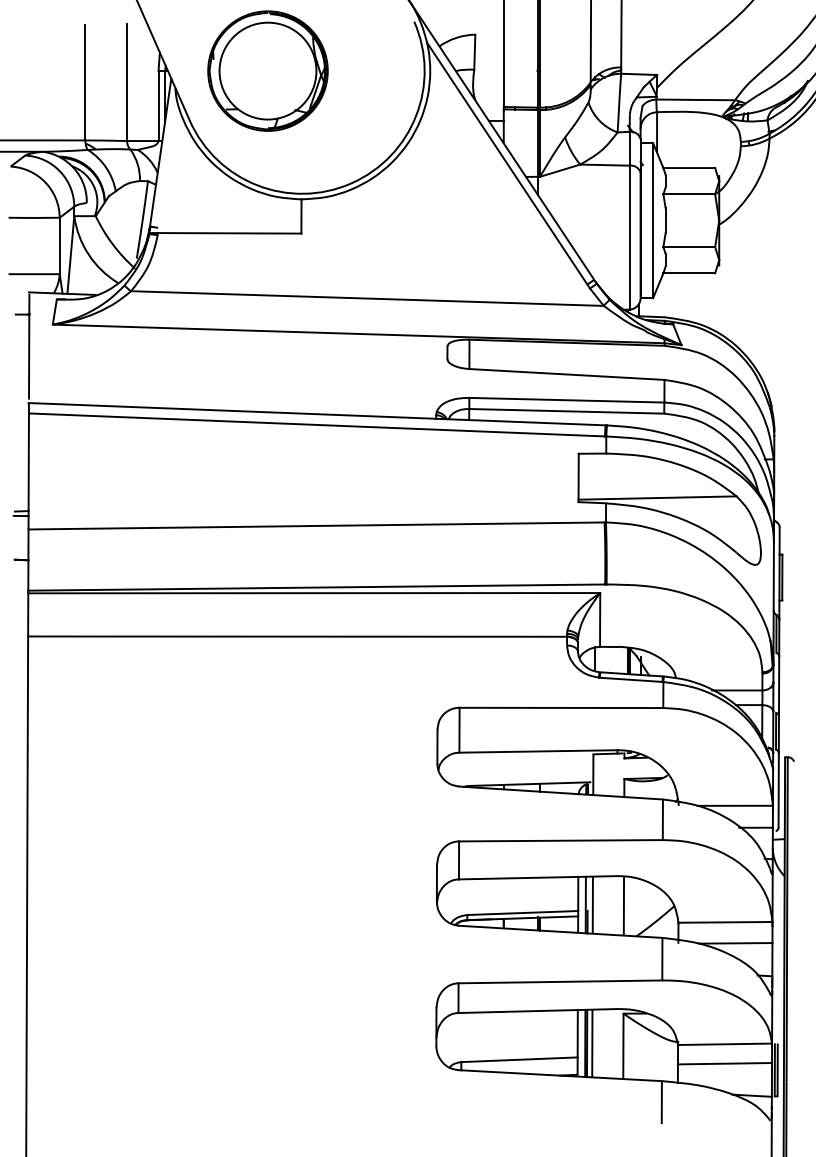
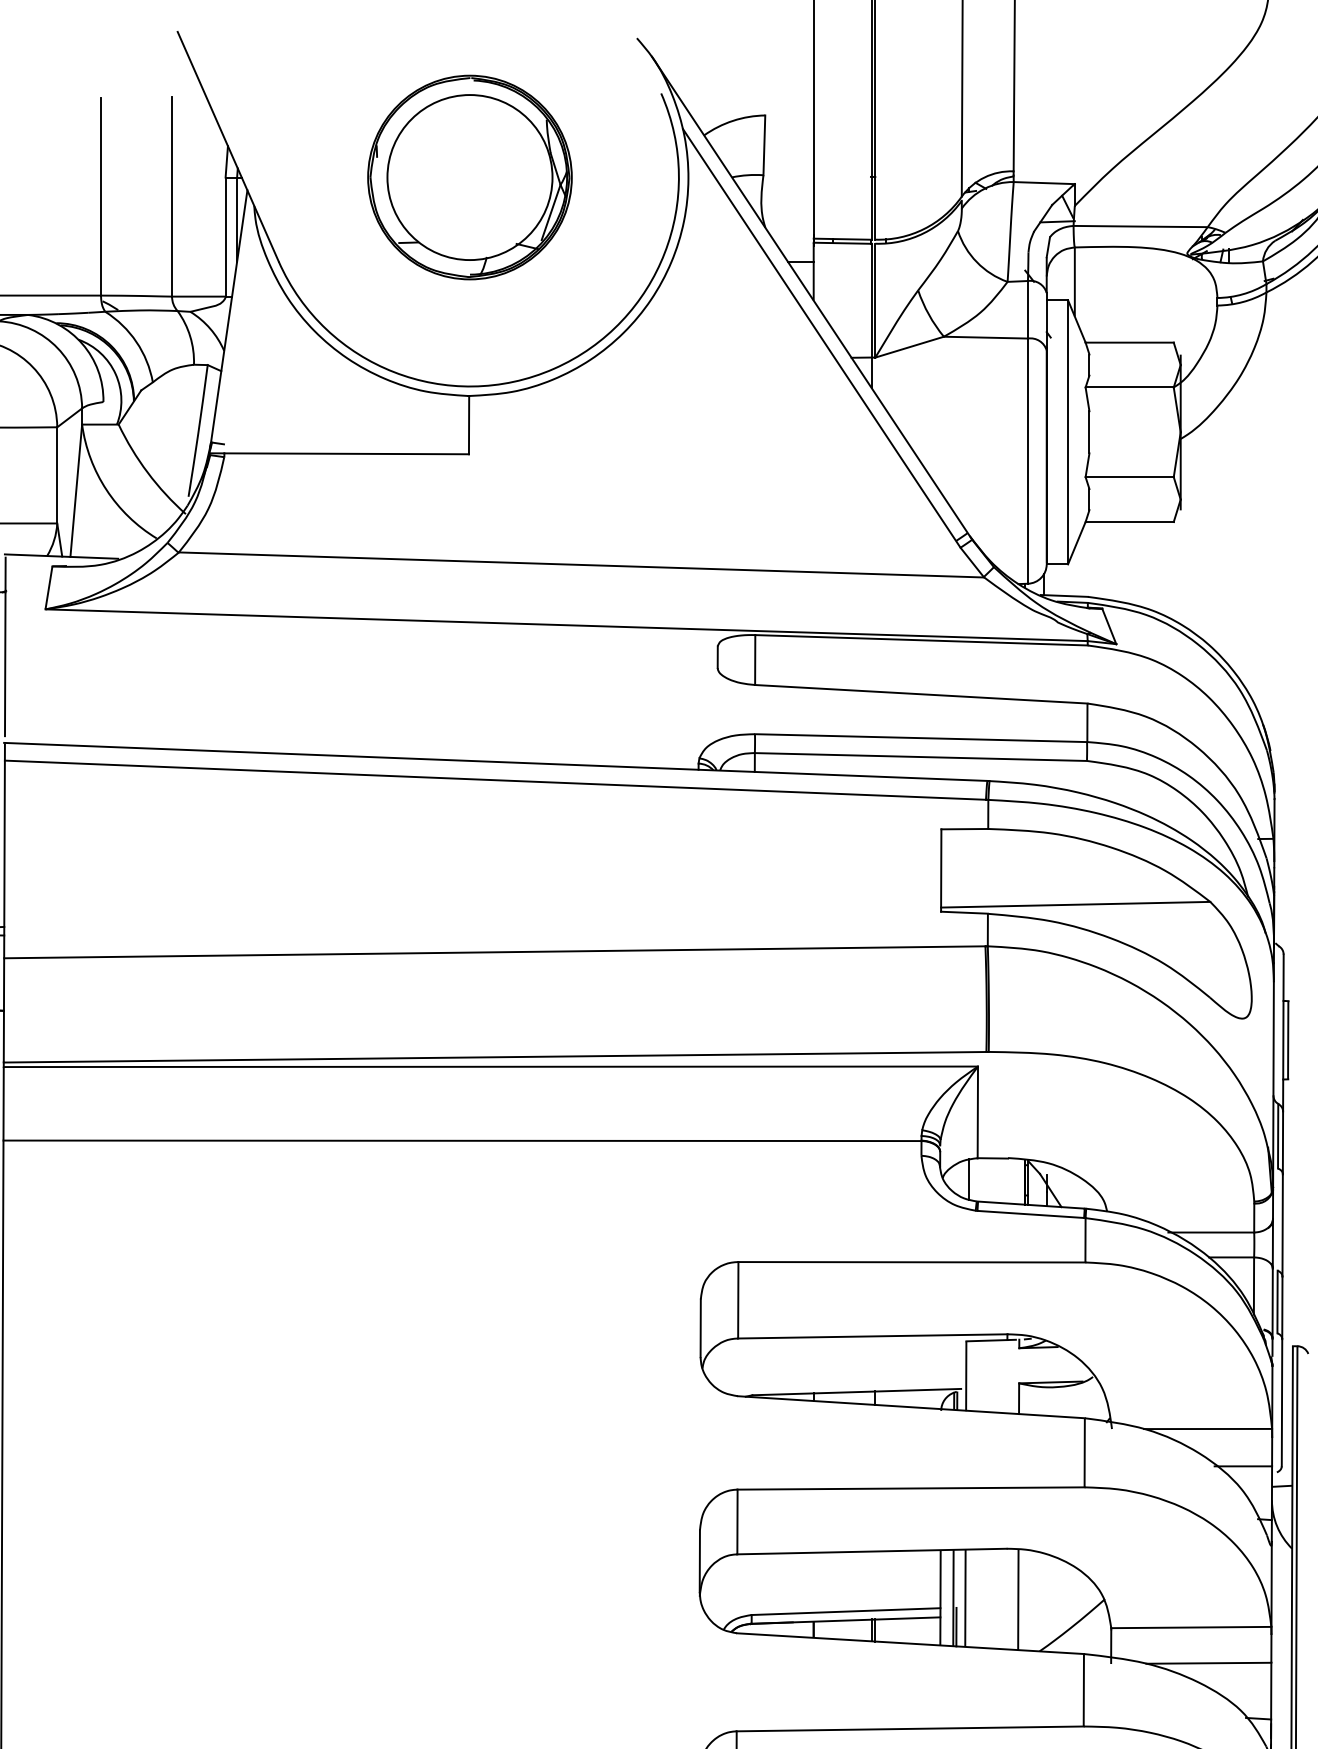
part: (267, 70) -> (469, 176), moved

